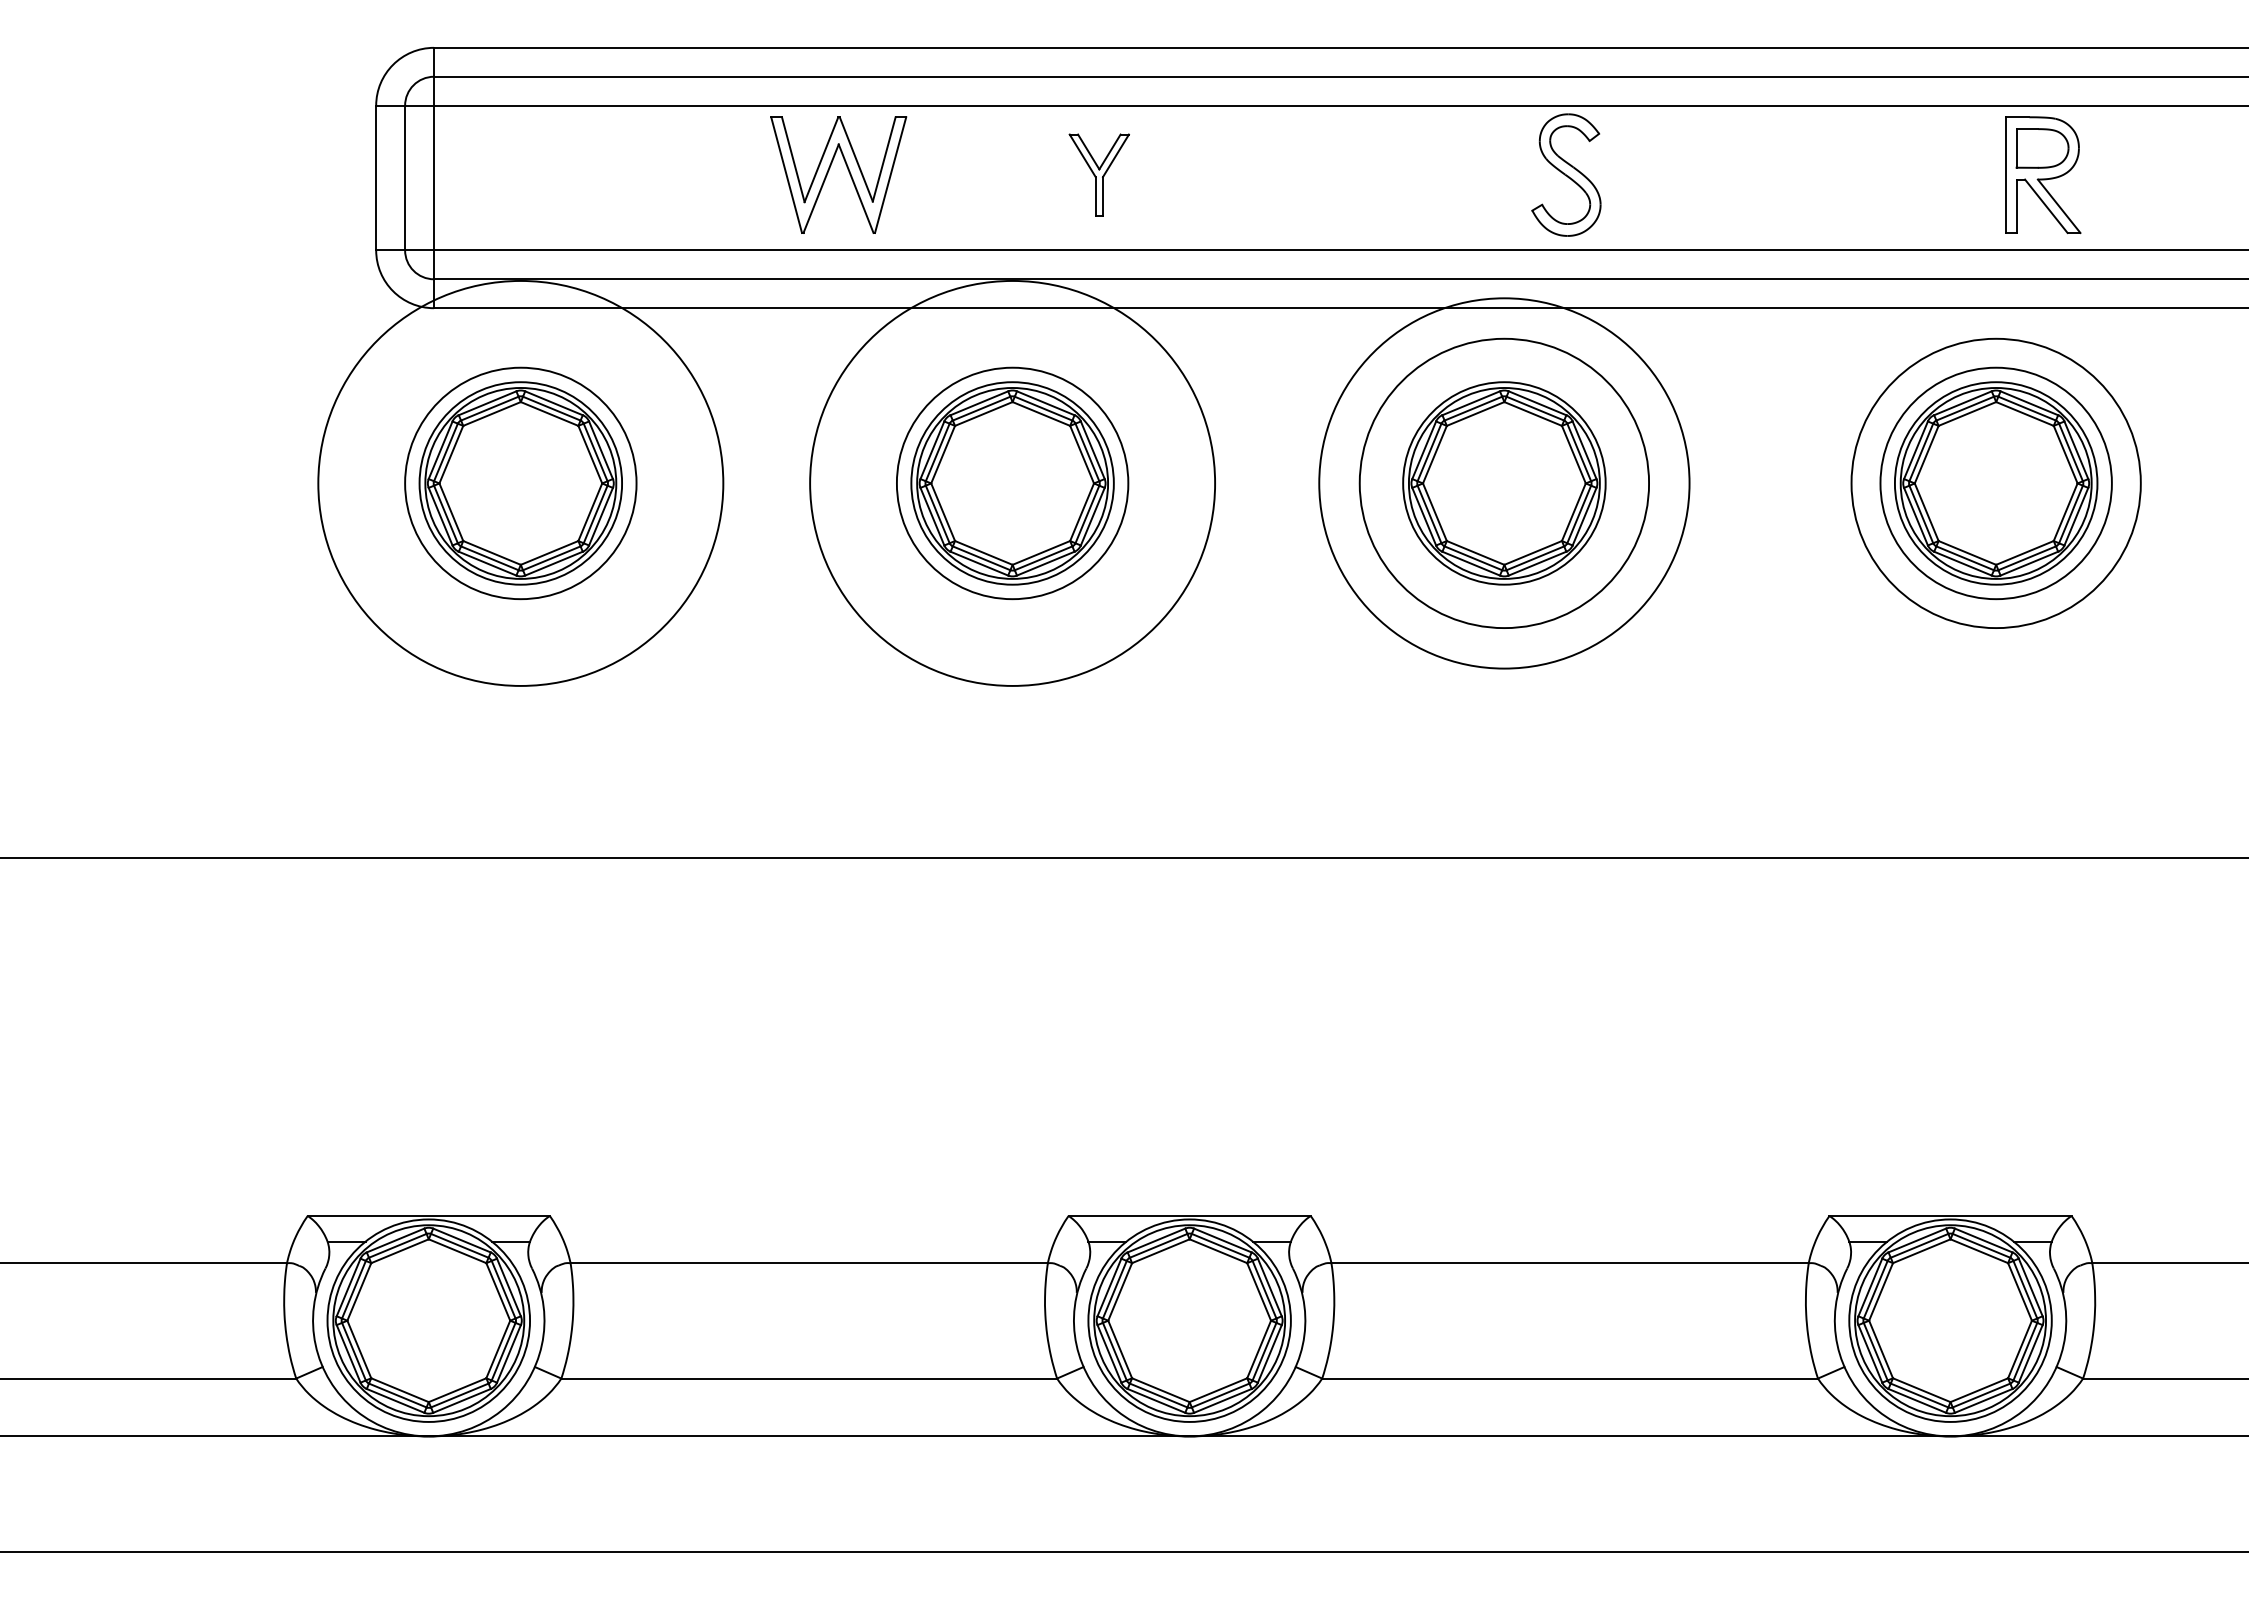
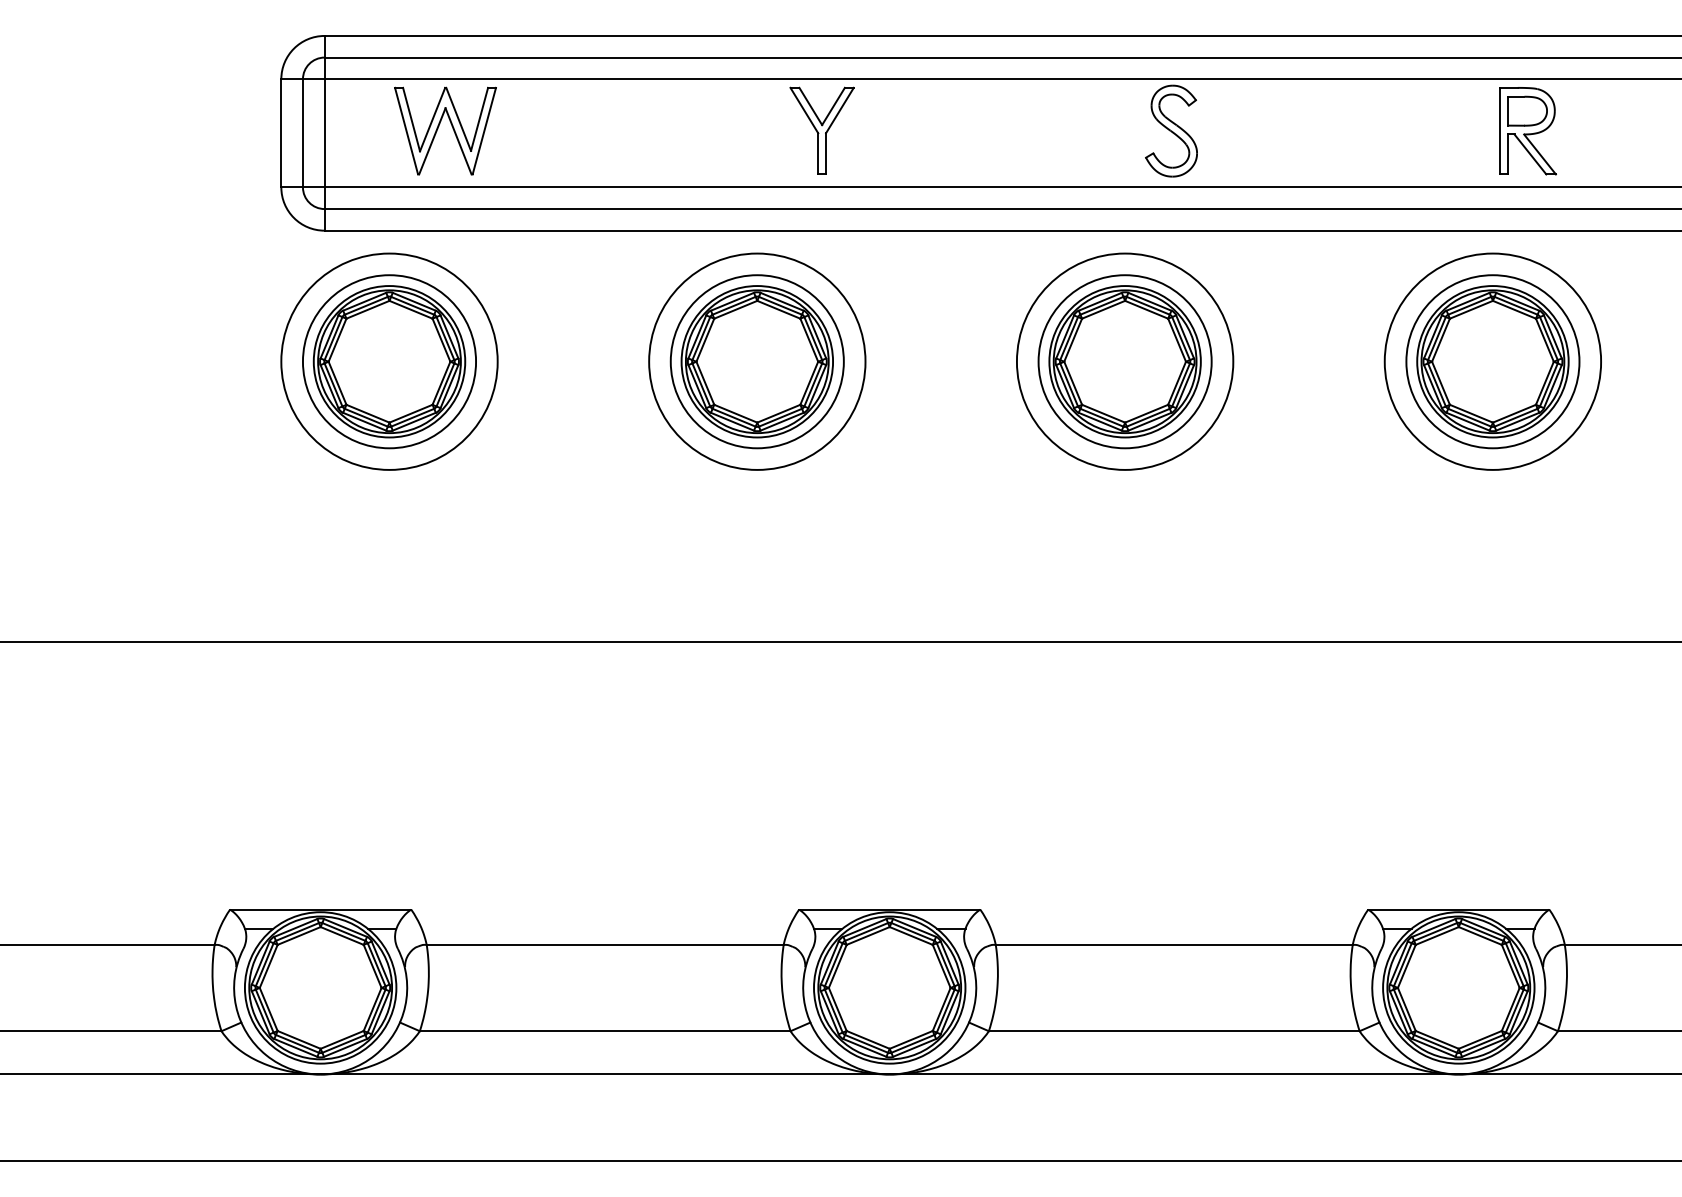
part: (829, 170) -> (438, 127), moved
part: (1099, 174) -> (822, 130), size x1.43
circle: (520, 483) -> (389, 361), size x0.71
circle: (1012, 483) -> (757, 361), size x0.71
circle: (1504, 483) -> (1125, 361), size x0.62

